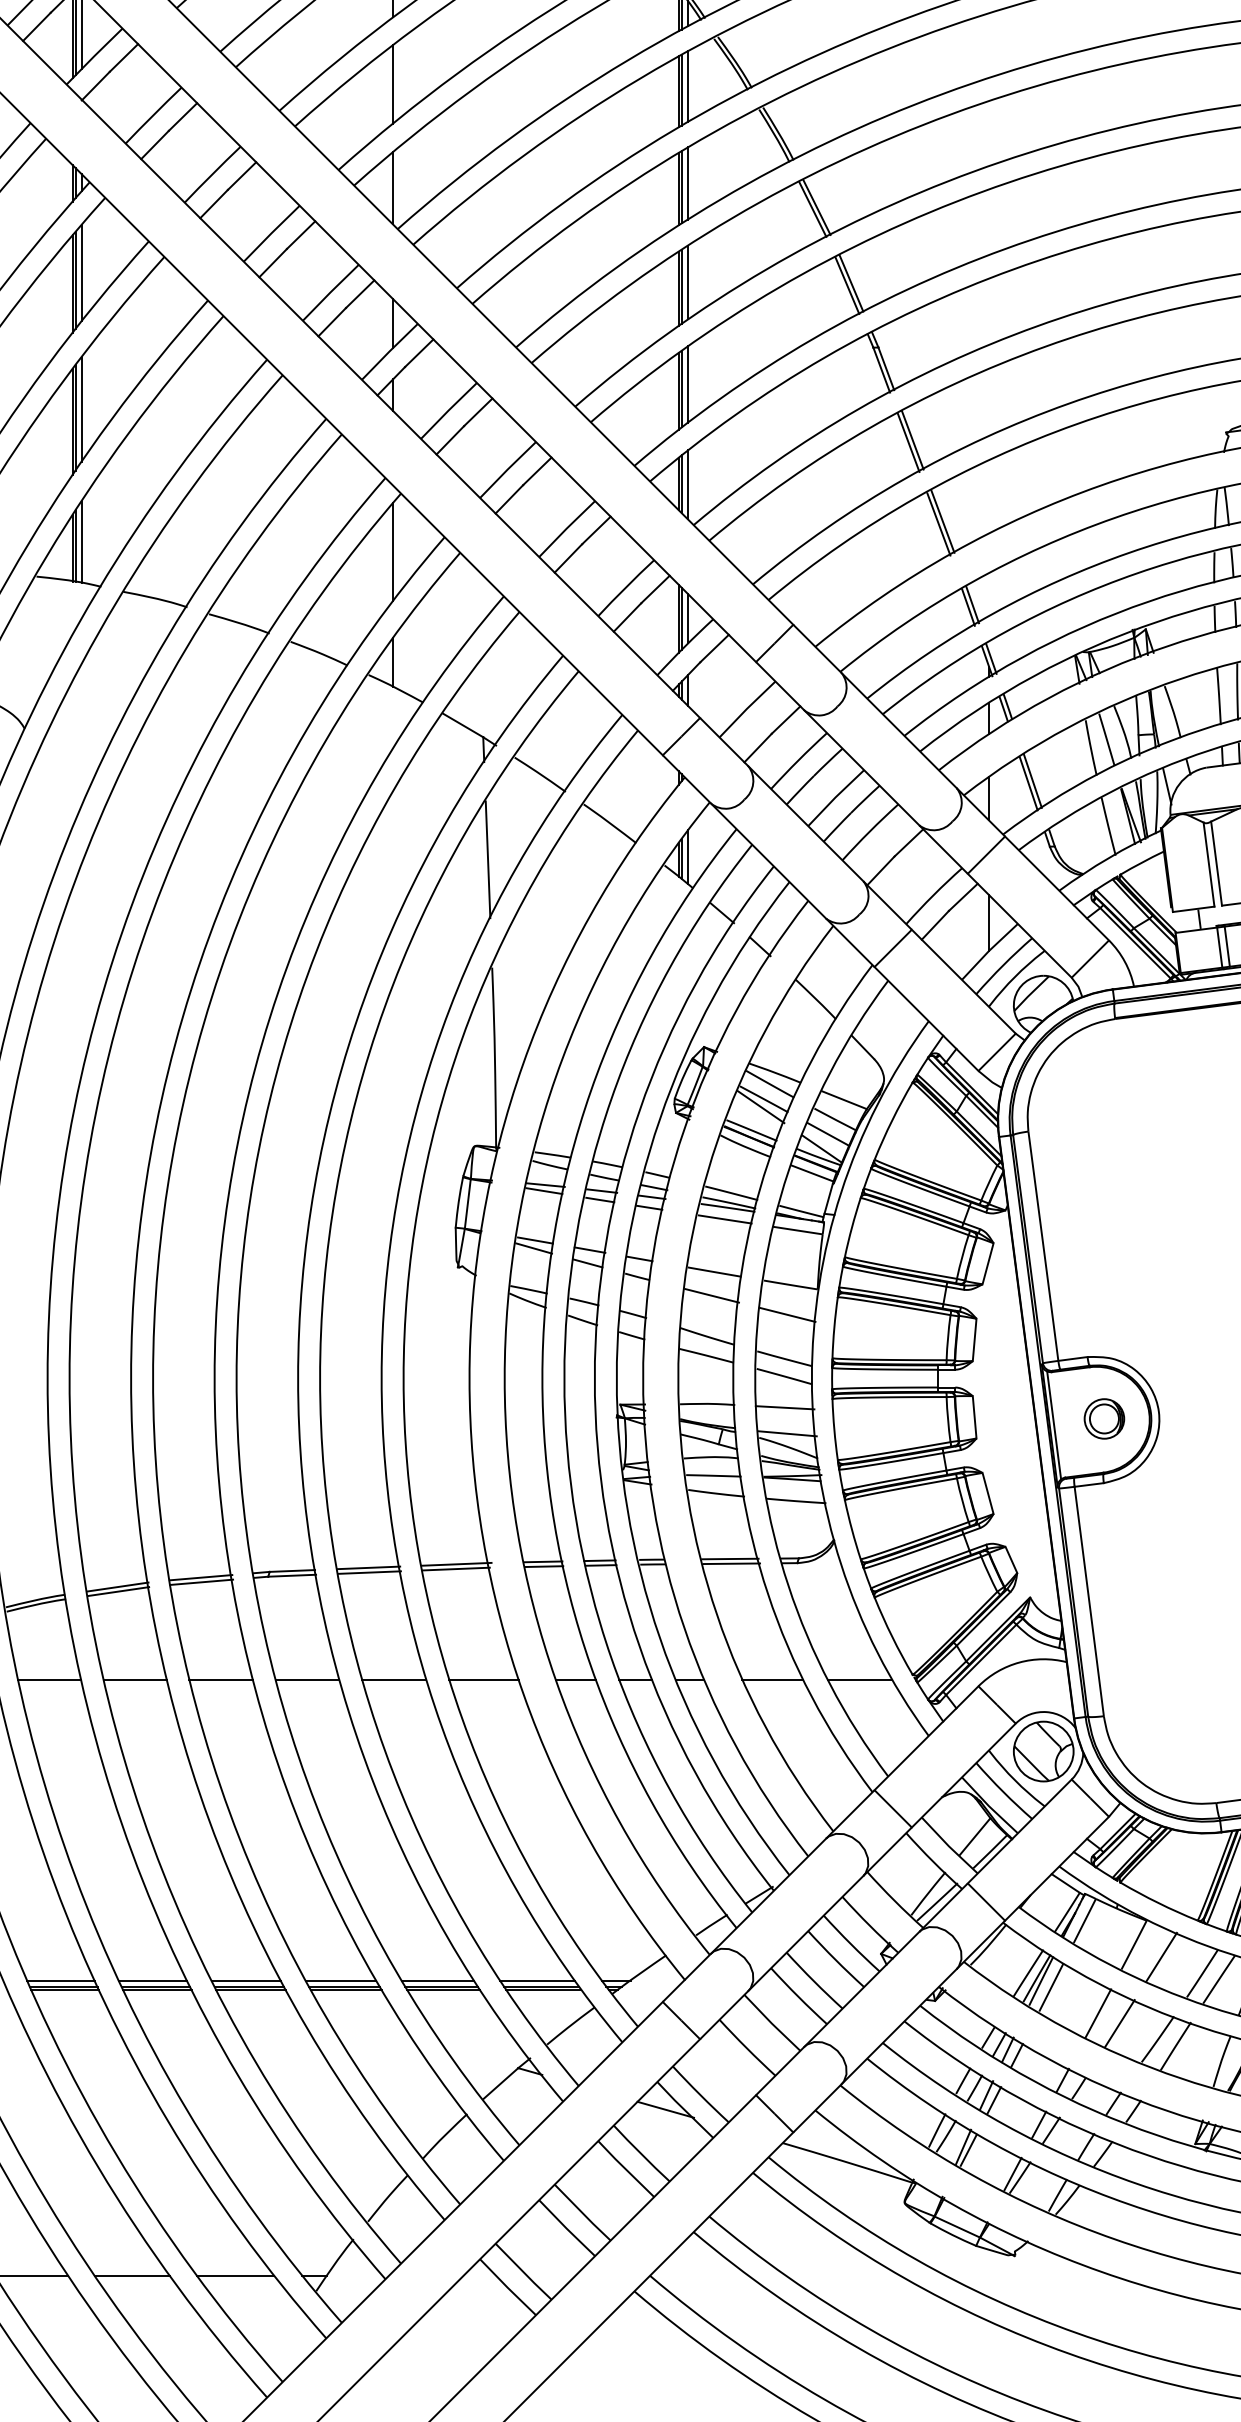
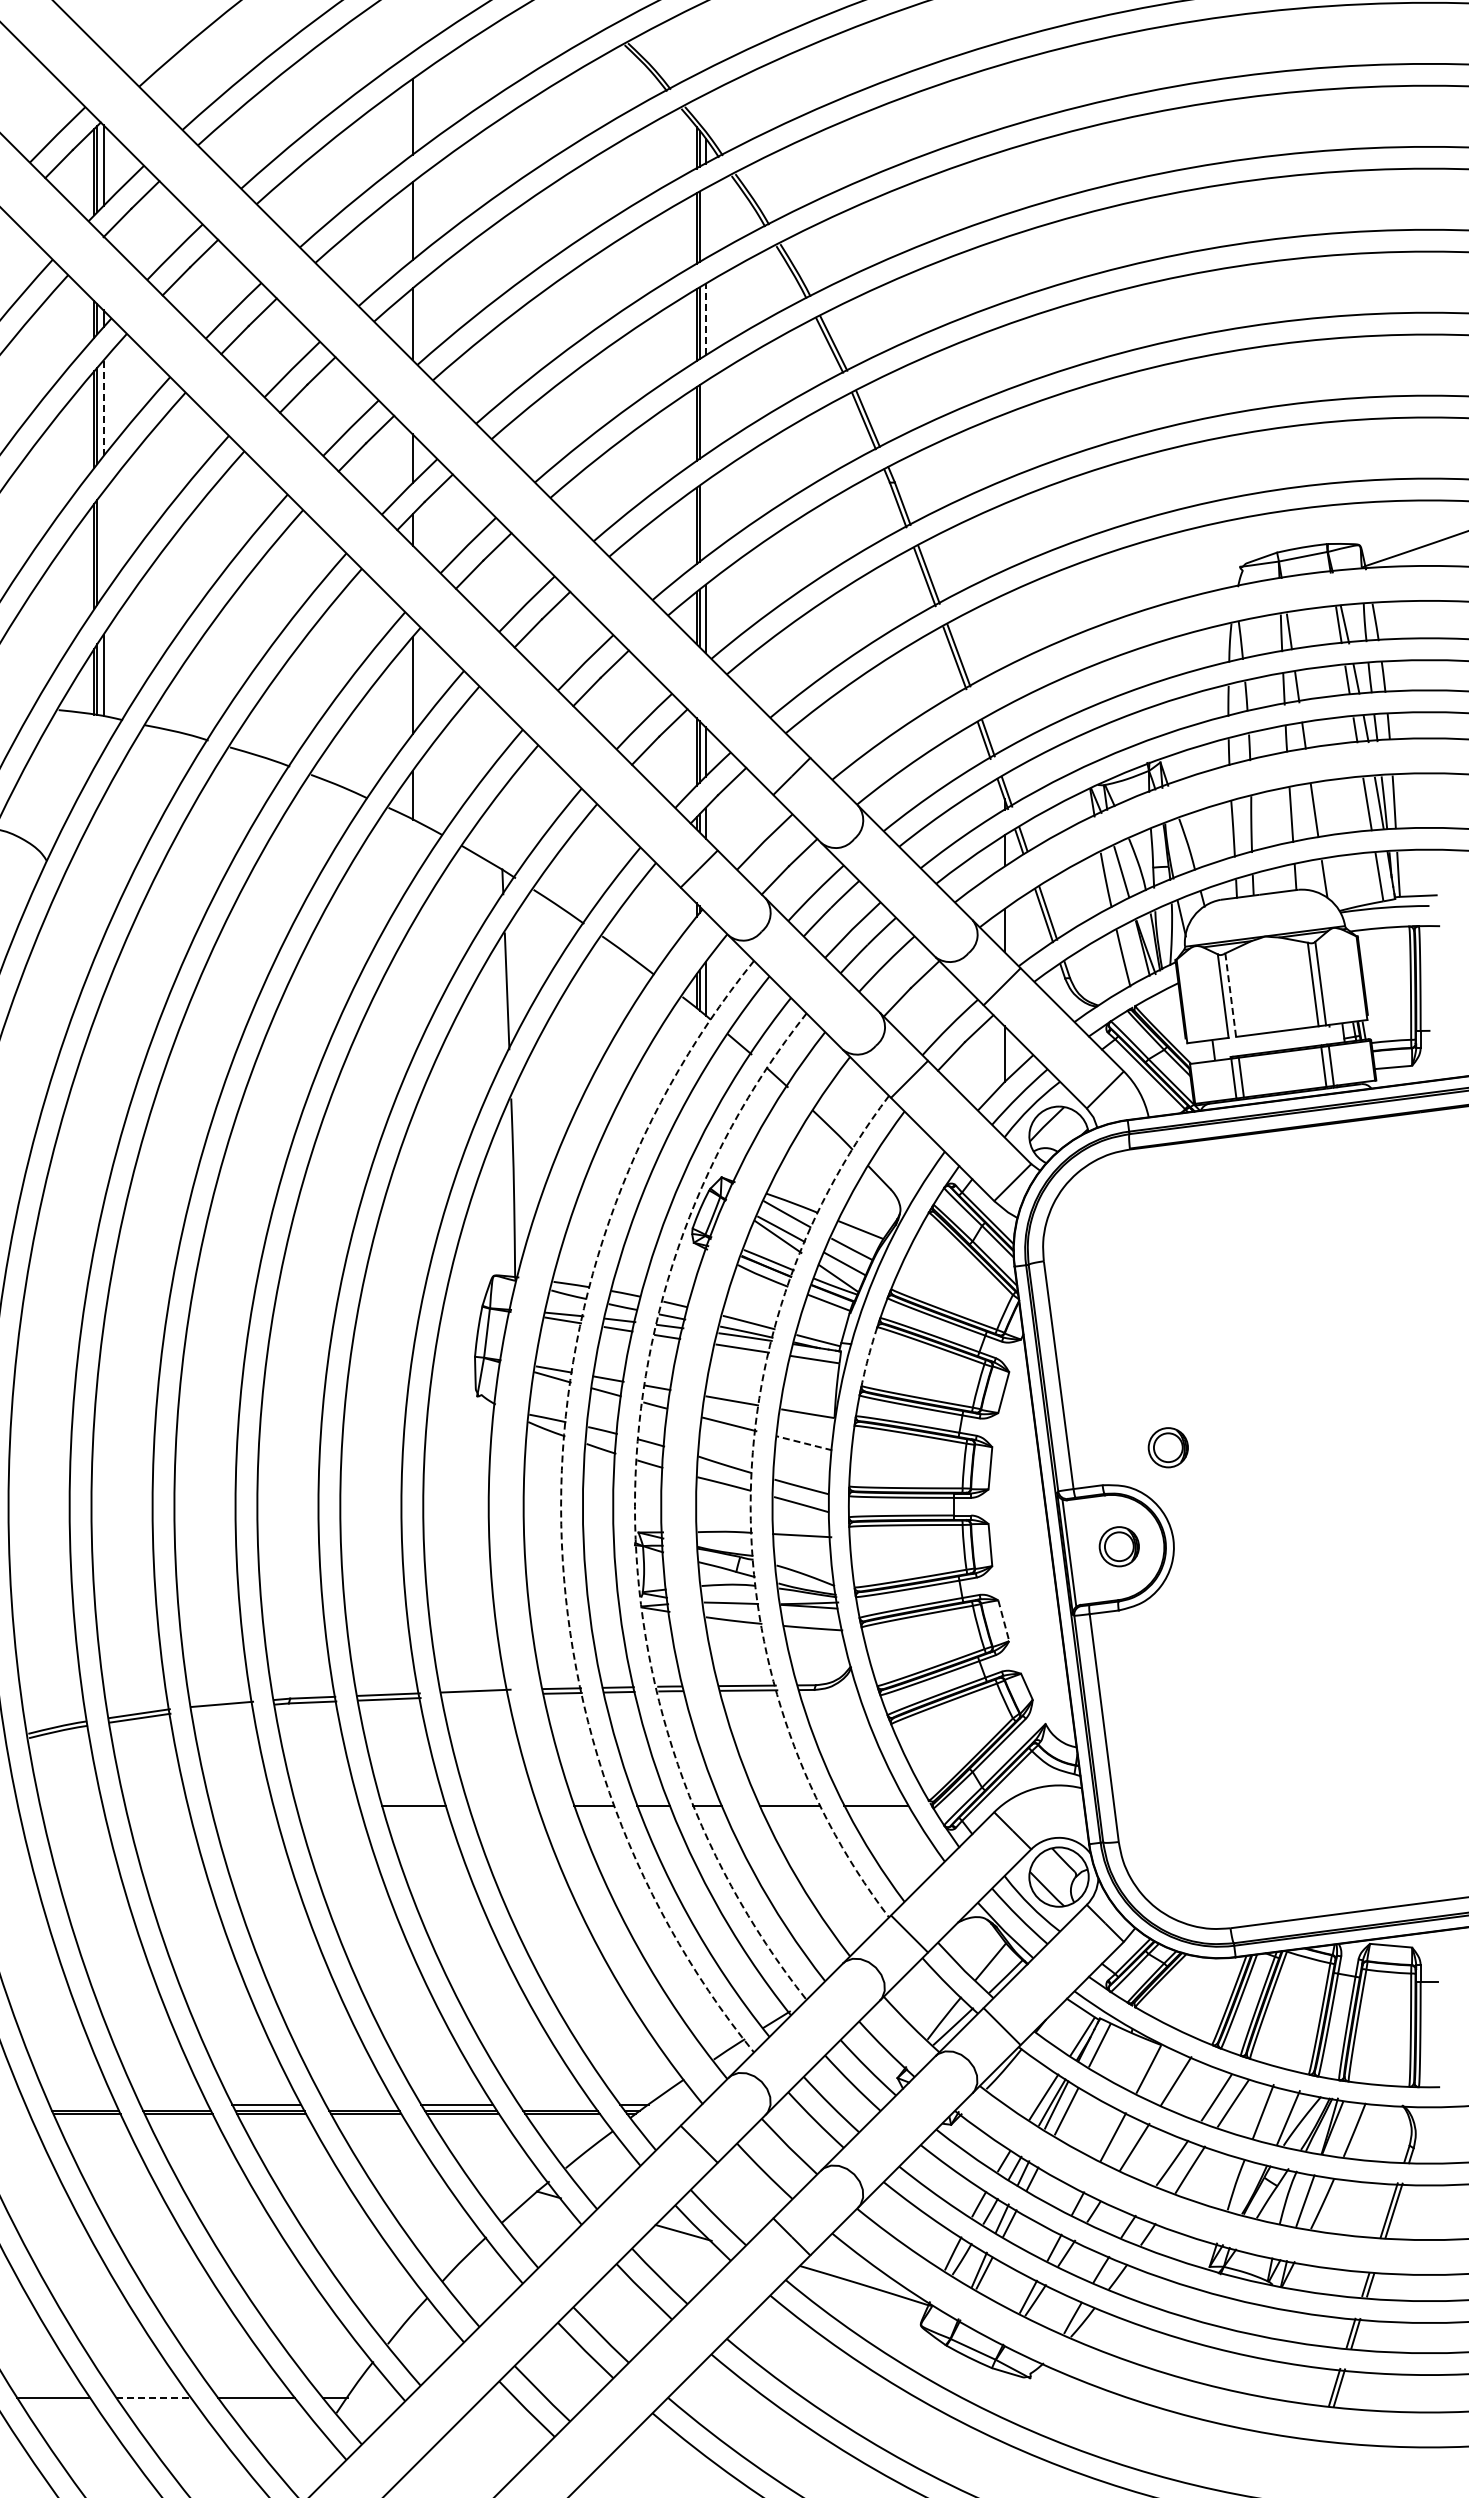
line: (687, 86) -> (705, 223), removed
line: (687, 183) -> (705, 319), solid -> dashed
line: (81, 272) -> (103, 408), solid -> dashed
line: (687, 282) -> (705, 417), removed
line: (687, 384) -> (705, 519), removed
line: (81, 408) -> (103, 543), removed
line: (1216, 863) -> (1230, 995), solid -> dashed
arc: (851, 1227) -> (868, 1356), solid -> dashed
line: (787, 1315) -> (804, 1443), solid -> dashed
part: (1152, 1319) -> (1167, 1447), added
arc: (542, 1378) -> (561, 1506), solid -> dashed
arc: (616, 1378) -> (634, 1506), solid -> dashed
arc: (733, 1378) -> (750, 1506), solid -> dashed
line: (787, 1432) -> (804, 1560), removed
line: (987, 1494) -> (1003, 1621), solid -> dashed
line: (456, 1568) -> (475, 1695), removed
line: (201, 1581) -> (222, 1708), removed
line: (49, 1679) -> (71, 1805), removed
line: (135, 1679) -> (156, 1805), removed
line: (220, 1679) -> (241, 1805), removed
line: (307, 1679) -> (327, 1805), removed
line: (483, 1679) -> (502, 1805), removed
line: (60, 1980) -> (82, 2104), removed
line: (153, 1980) -> (174, 2104), removed
line: (340, 1980) -> (360, 2104), removed
line: (537, 1980) -> (556, 2104), removed
line: (133, 2275) -> (154, 2397), solid -> dashed

